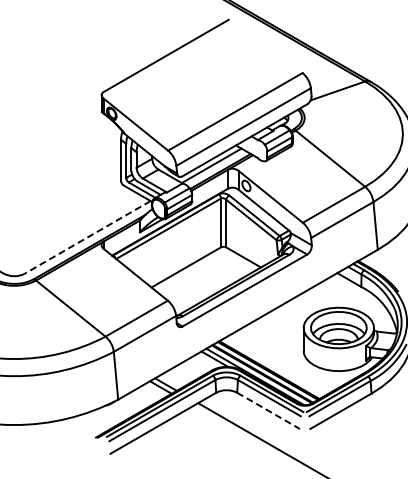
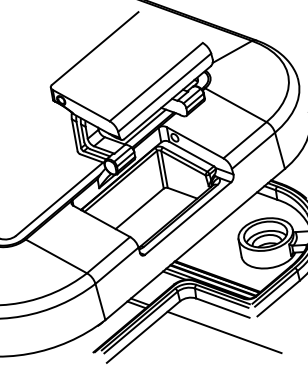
line: (87, 237) -> (59, 199), dashed -> solid
line: (269, 411) -> (223, 308), dashed -> solid

